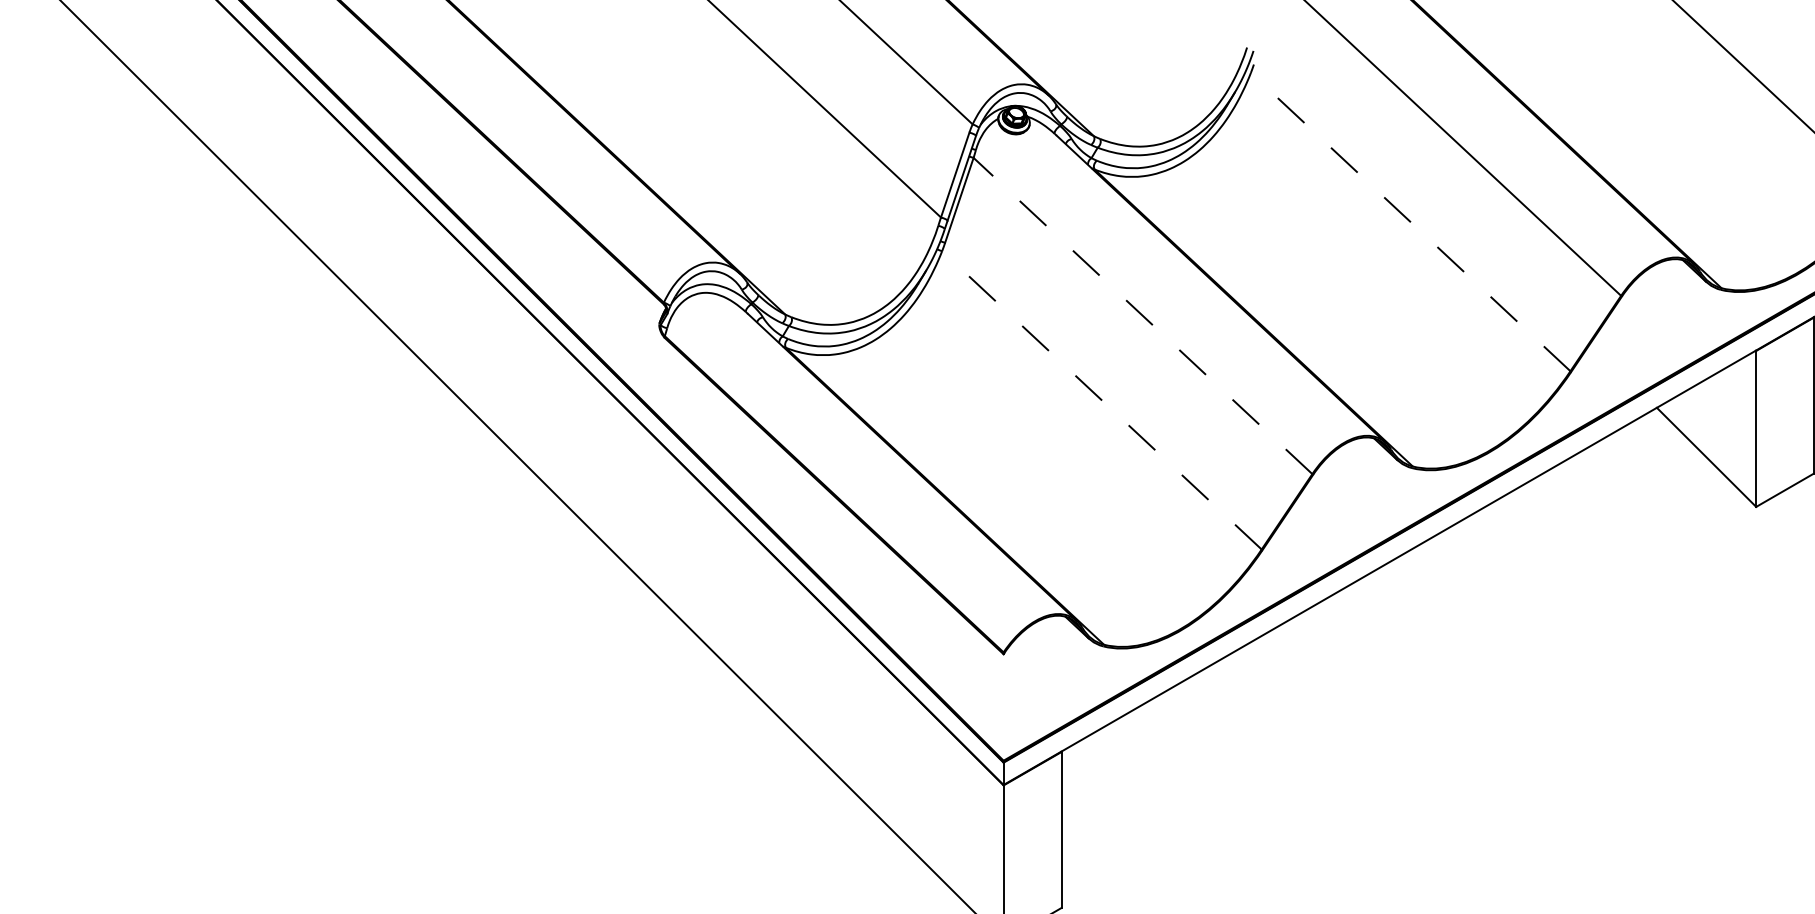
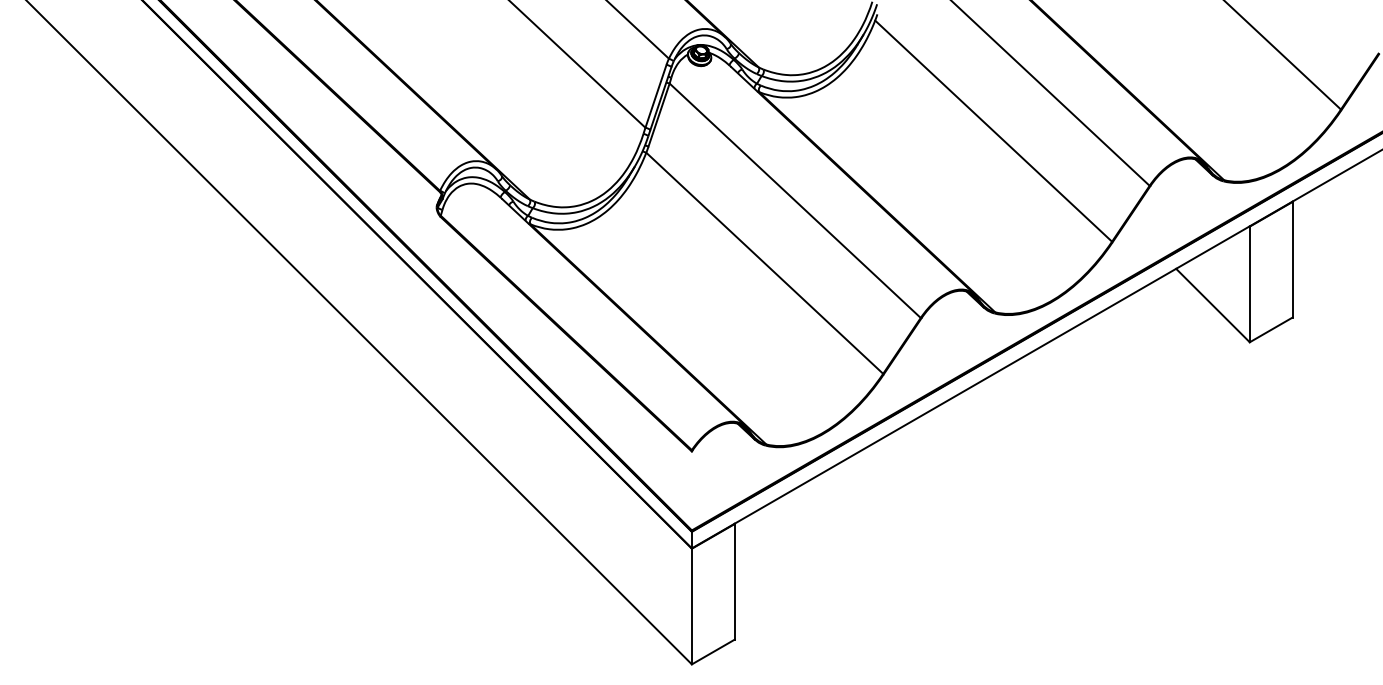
line: (1410, 221) -> (993, 130), dashed -> solid
line: (1143, 315) -> (795, 200), dashed -> solid
line: (1101, 399) -> (764, 262), dashed -> solid

